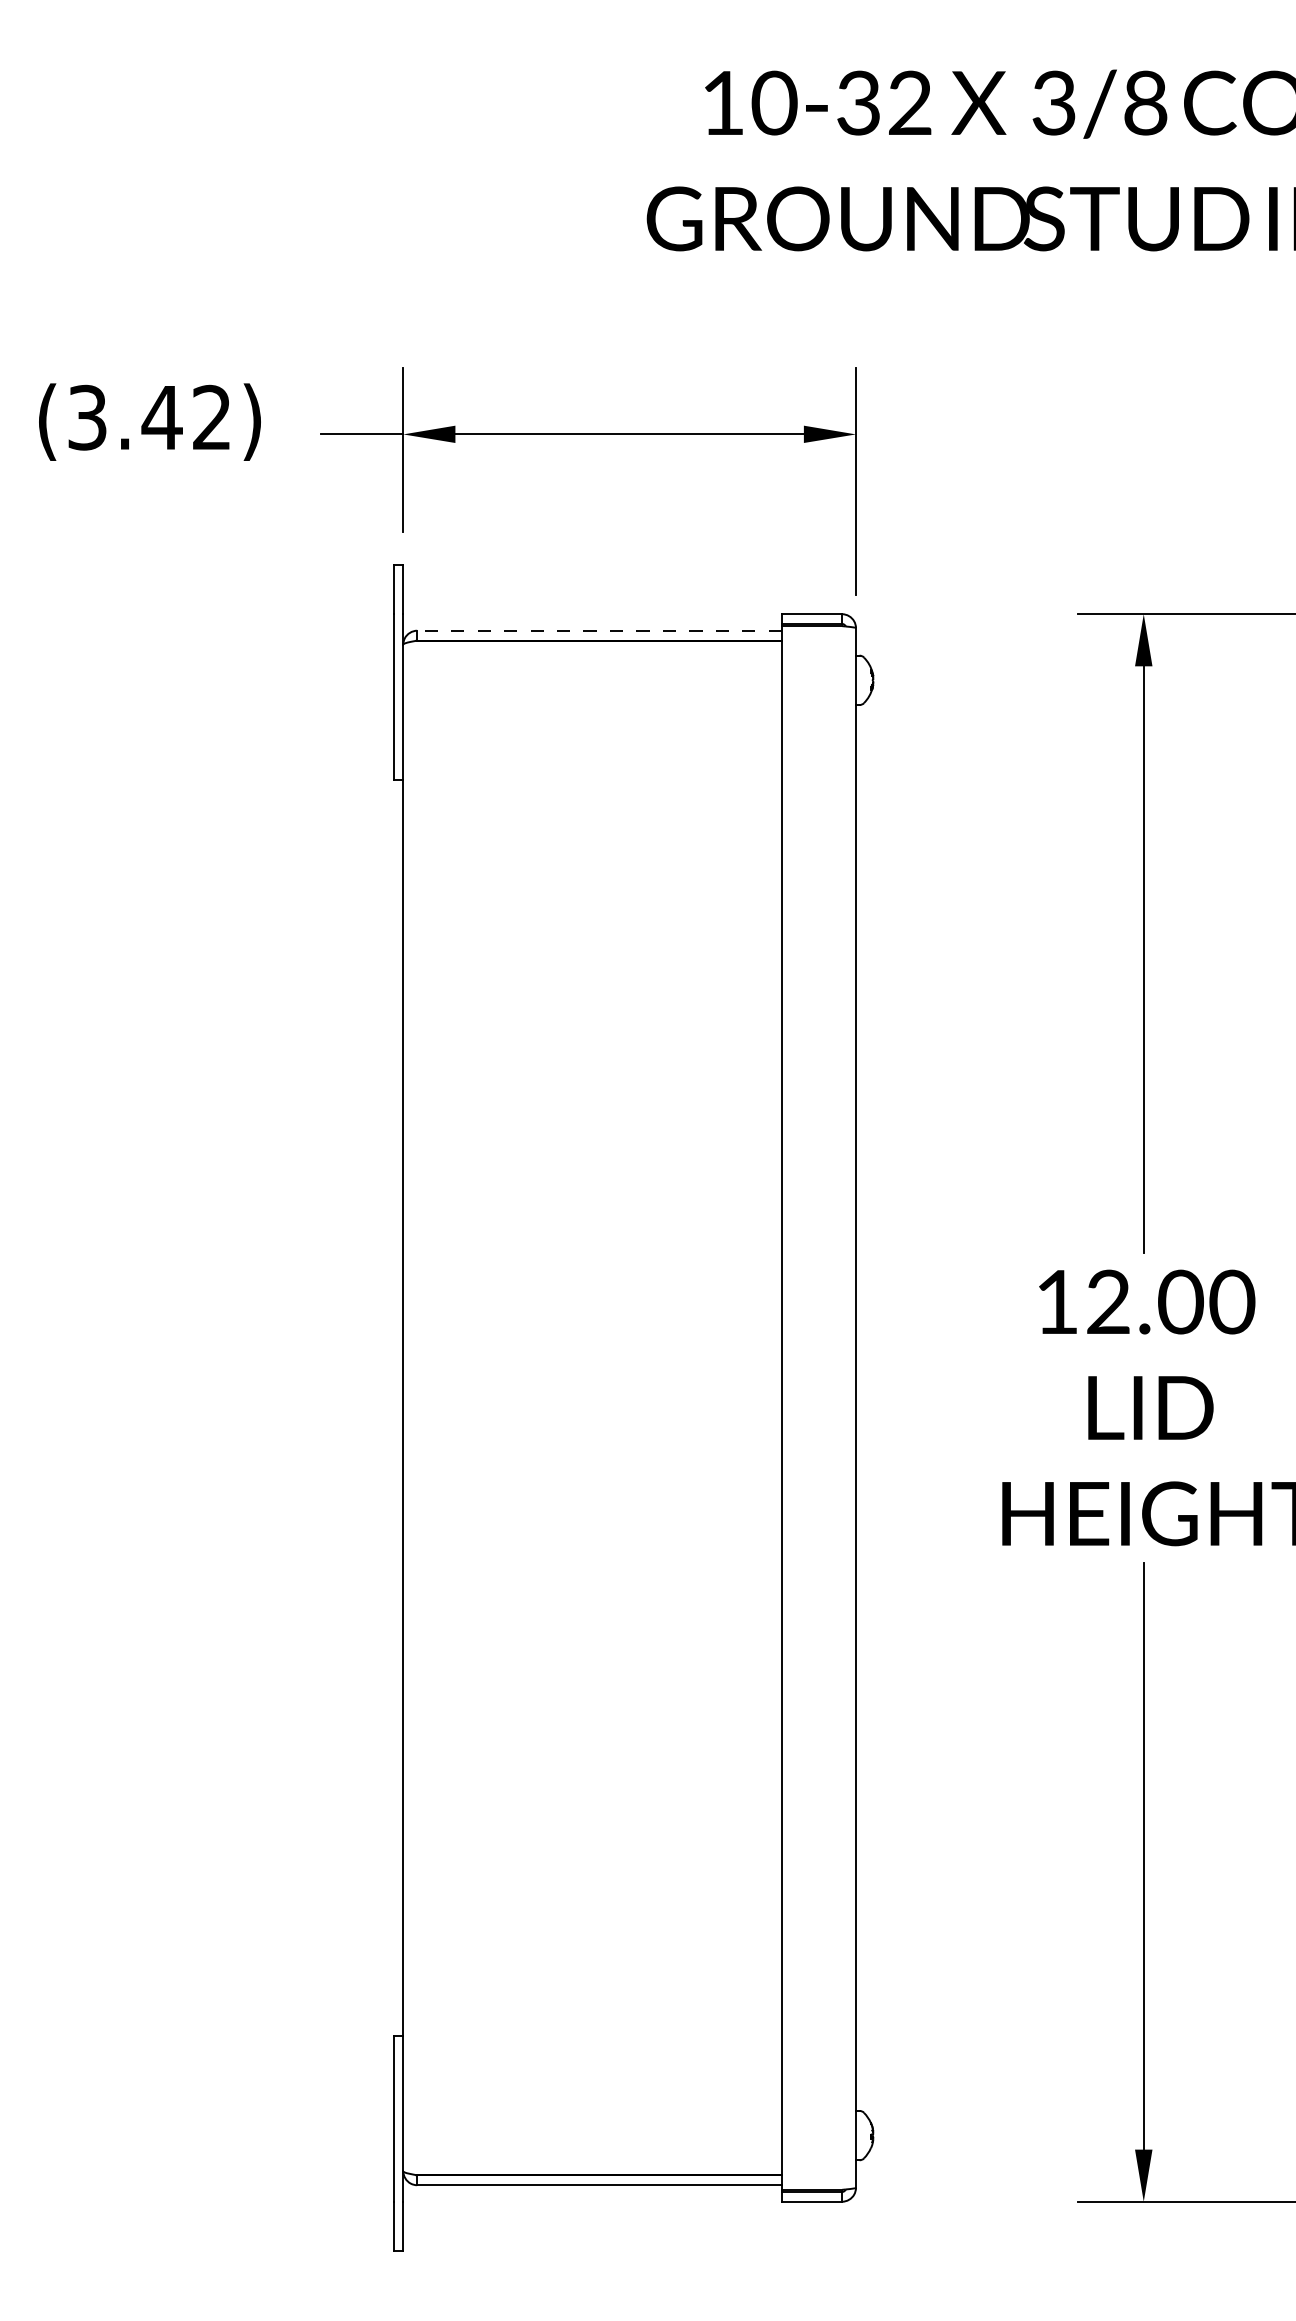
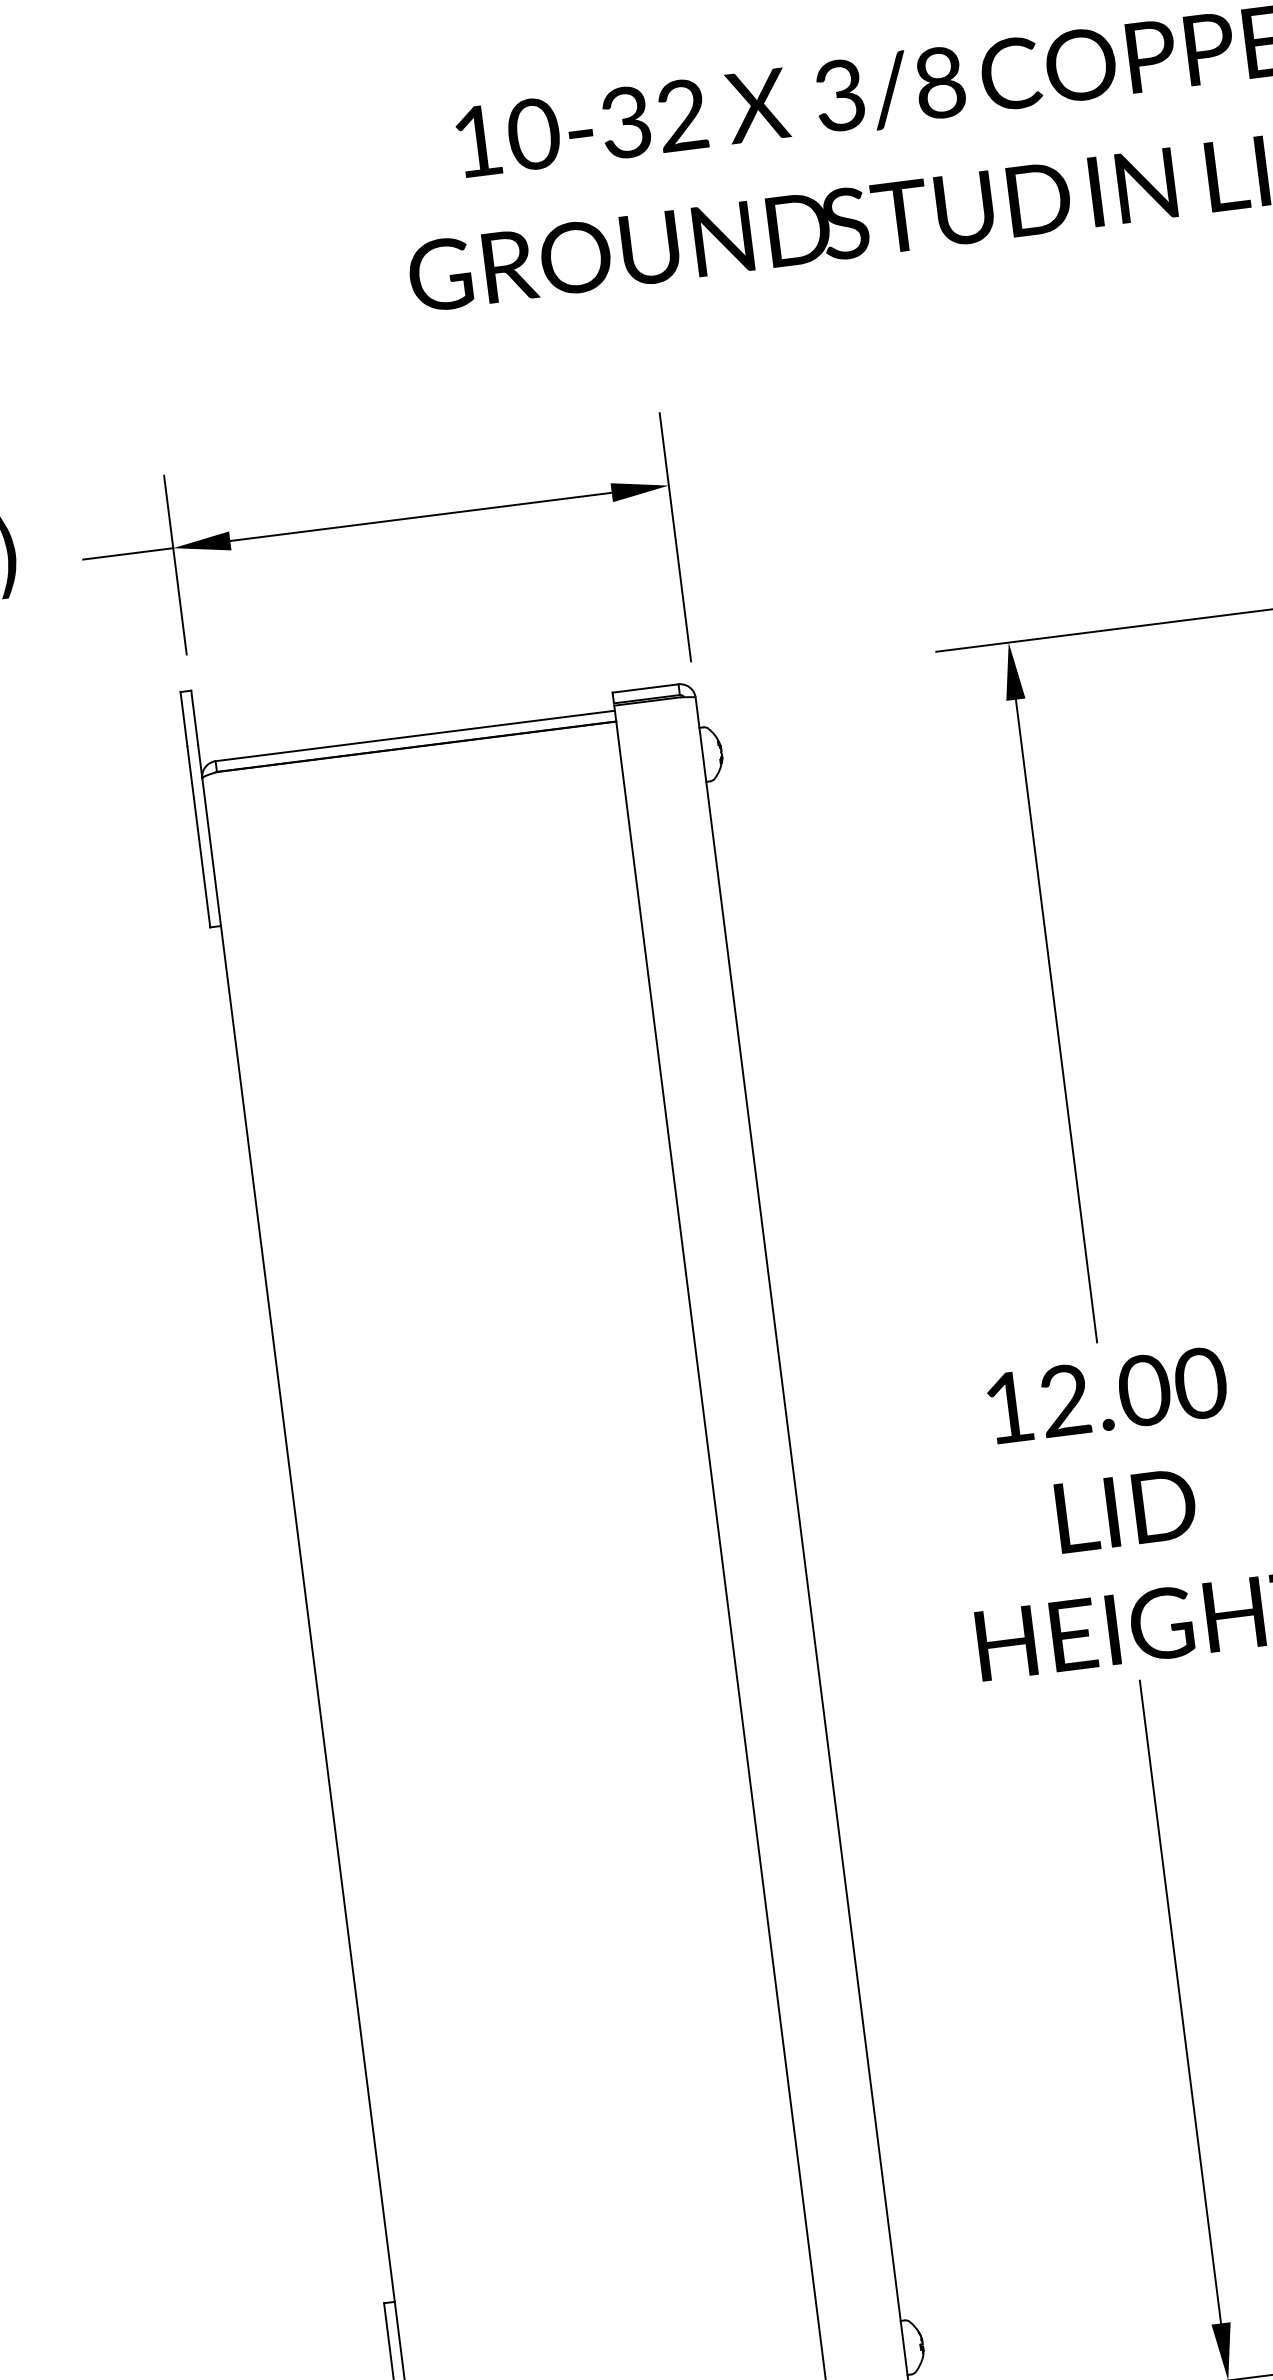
line: (599, 630) -> (415, 735), dashed -> solid

